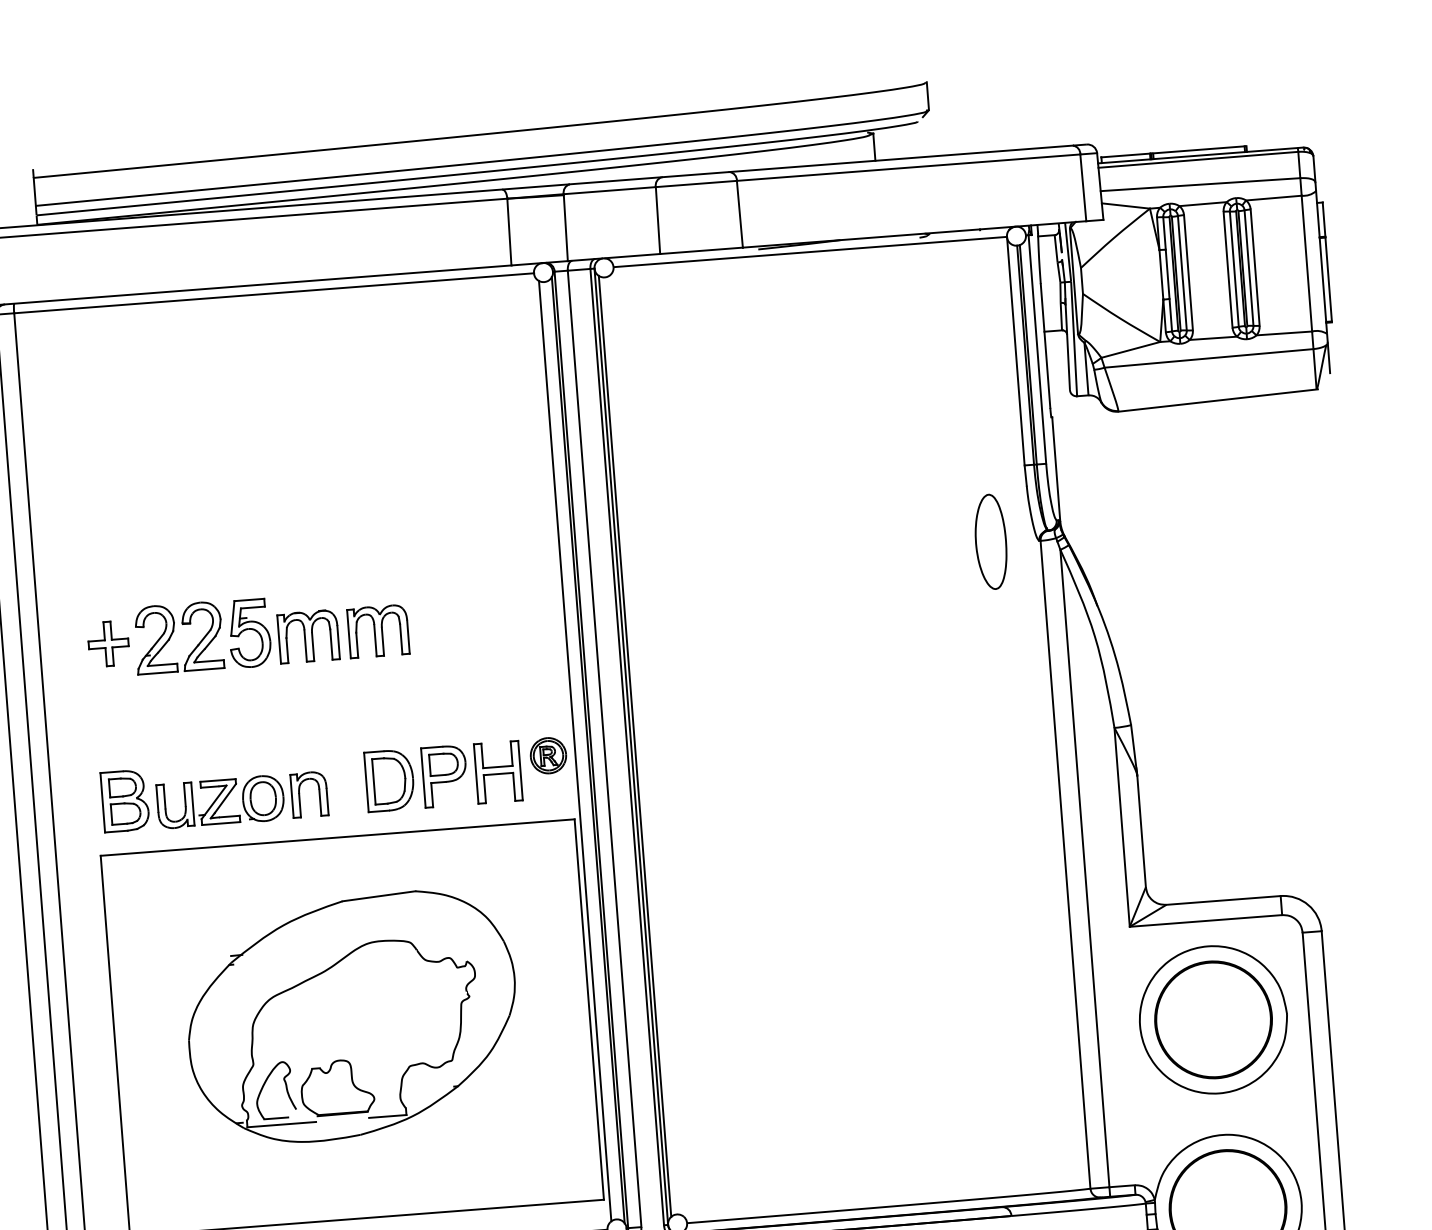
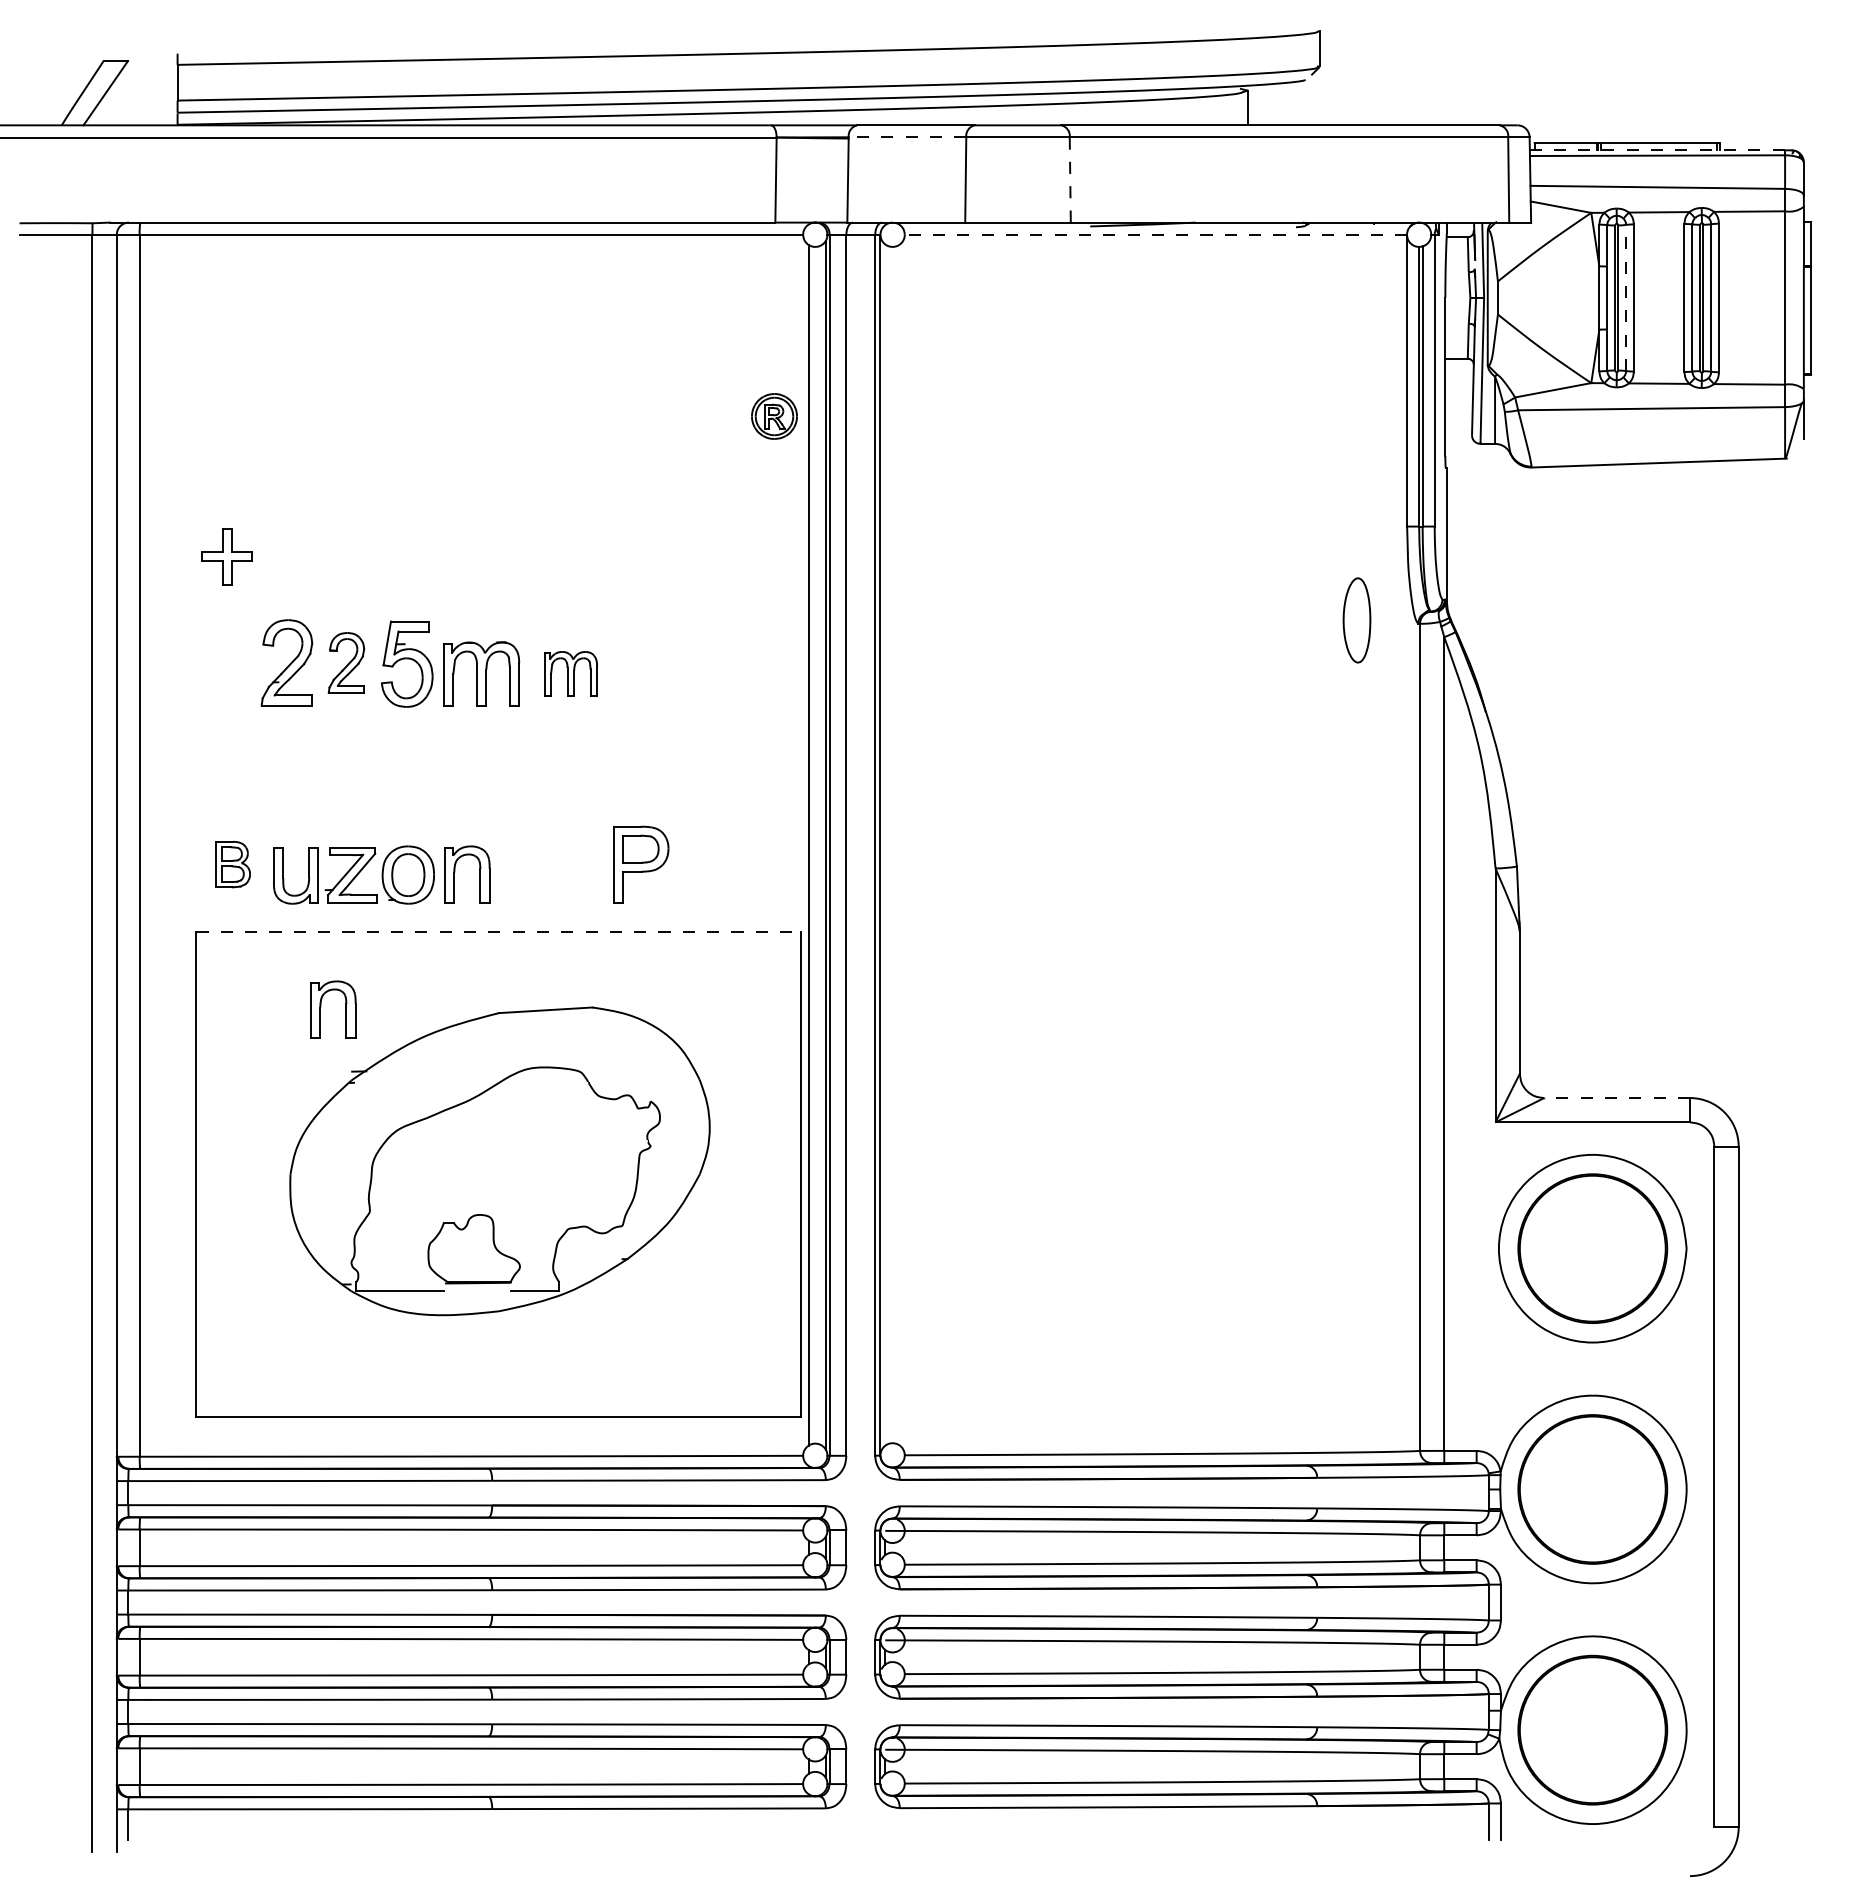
line: (1197, 155) -> (1656, 150), solid -> dashed
line: (609, 190) -> (907, 137), solid -> dashed
line: (740, 213) -> (1070, 179), solid -> dashed
line: (810, 251) -> (1156, 234), solid -> dashed
line: (1182, 272) -> (1626, 297), solid -> dashed
part: (990, 542) -> (1356, 620), size x0.7
part: (378, 630) -> (570, 673), size x0.7
part: (202, 635) -> (346, 662), size x0.7
part: (108, 643) -> (226, 556), moved
line: (635, 745) -> (885, 844), removed
part: (548, 755) -> (774, 416), moved
part: (498, 772) -> (709, 864), removed
part: (389, 780) -> (570, 864), removed
part: (124, 800) -> (232, 864), size x0.6
line: (337, 837) -> (498, 931), solid -> dashed
line: (1223, 900) -> (1617, 1098), solid -> dashed
part: (222, 907) -> (345, 1009), added
part: (285, 1087) -> (408, 1243), removed

